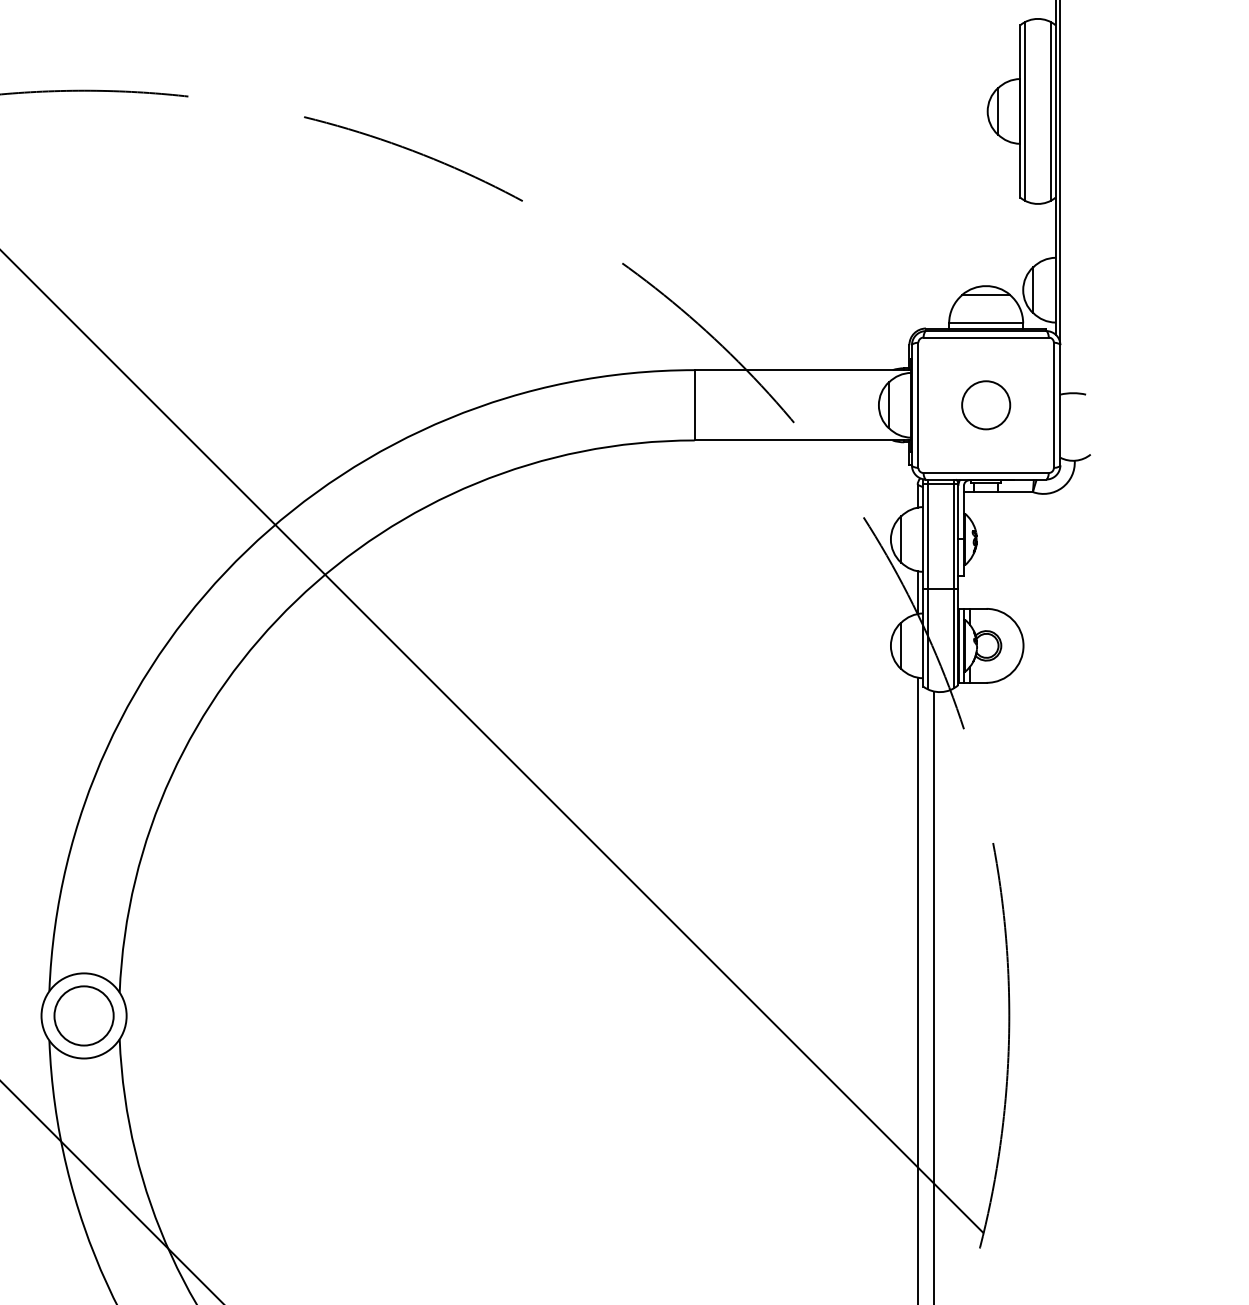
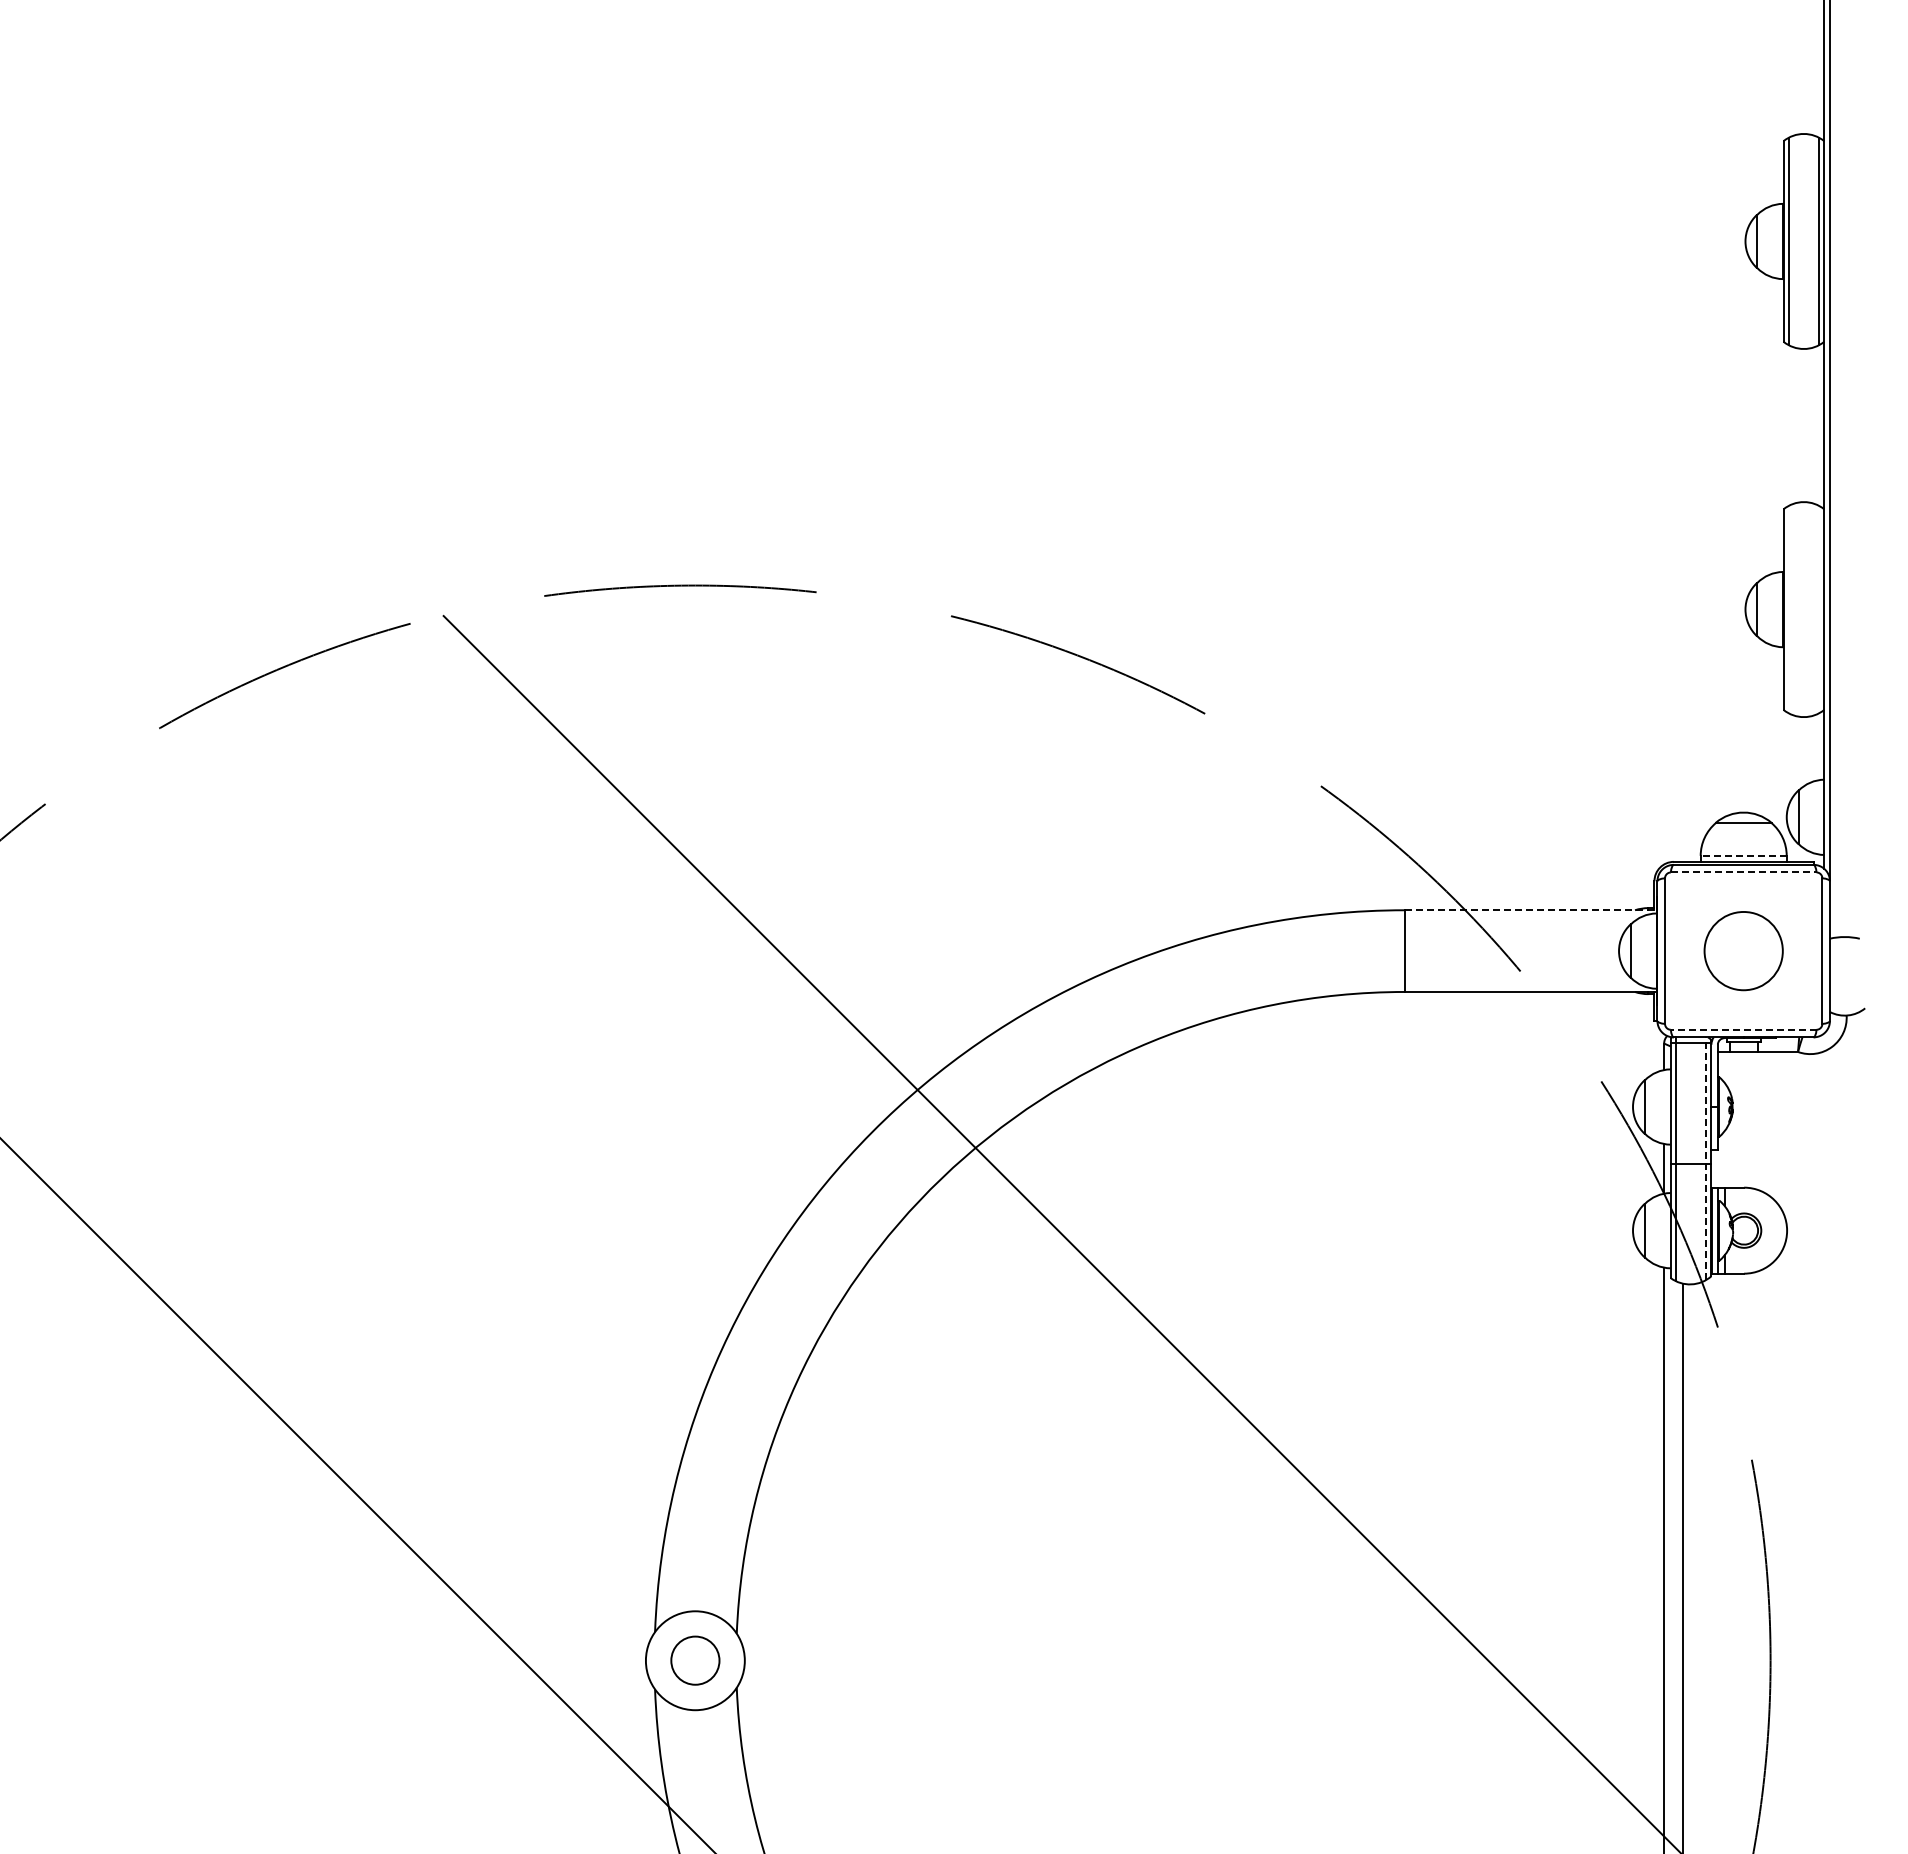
line: (1024, 111) -> (1788, 609), removed
line: (1050, 111) -> (1818, 609), removed
line: (985, 323) -> (1743, 855), solid -> dashed
line: (985, 337) -> (1743, 872), solid -> dashed
line: (802, 370) -> (1530, 910), solid -> dashed
circle: (985, 405) -> (1743, 951), size x1.4
line: (985, 472) -> (1743, 1029), solid -> dashed
line: (954, 583) -> (1706, 1158), solid -> dashed
circle: (84, 1015) -> (695, 1660), size x0.7

